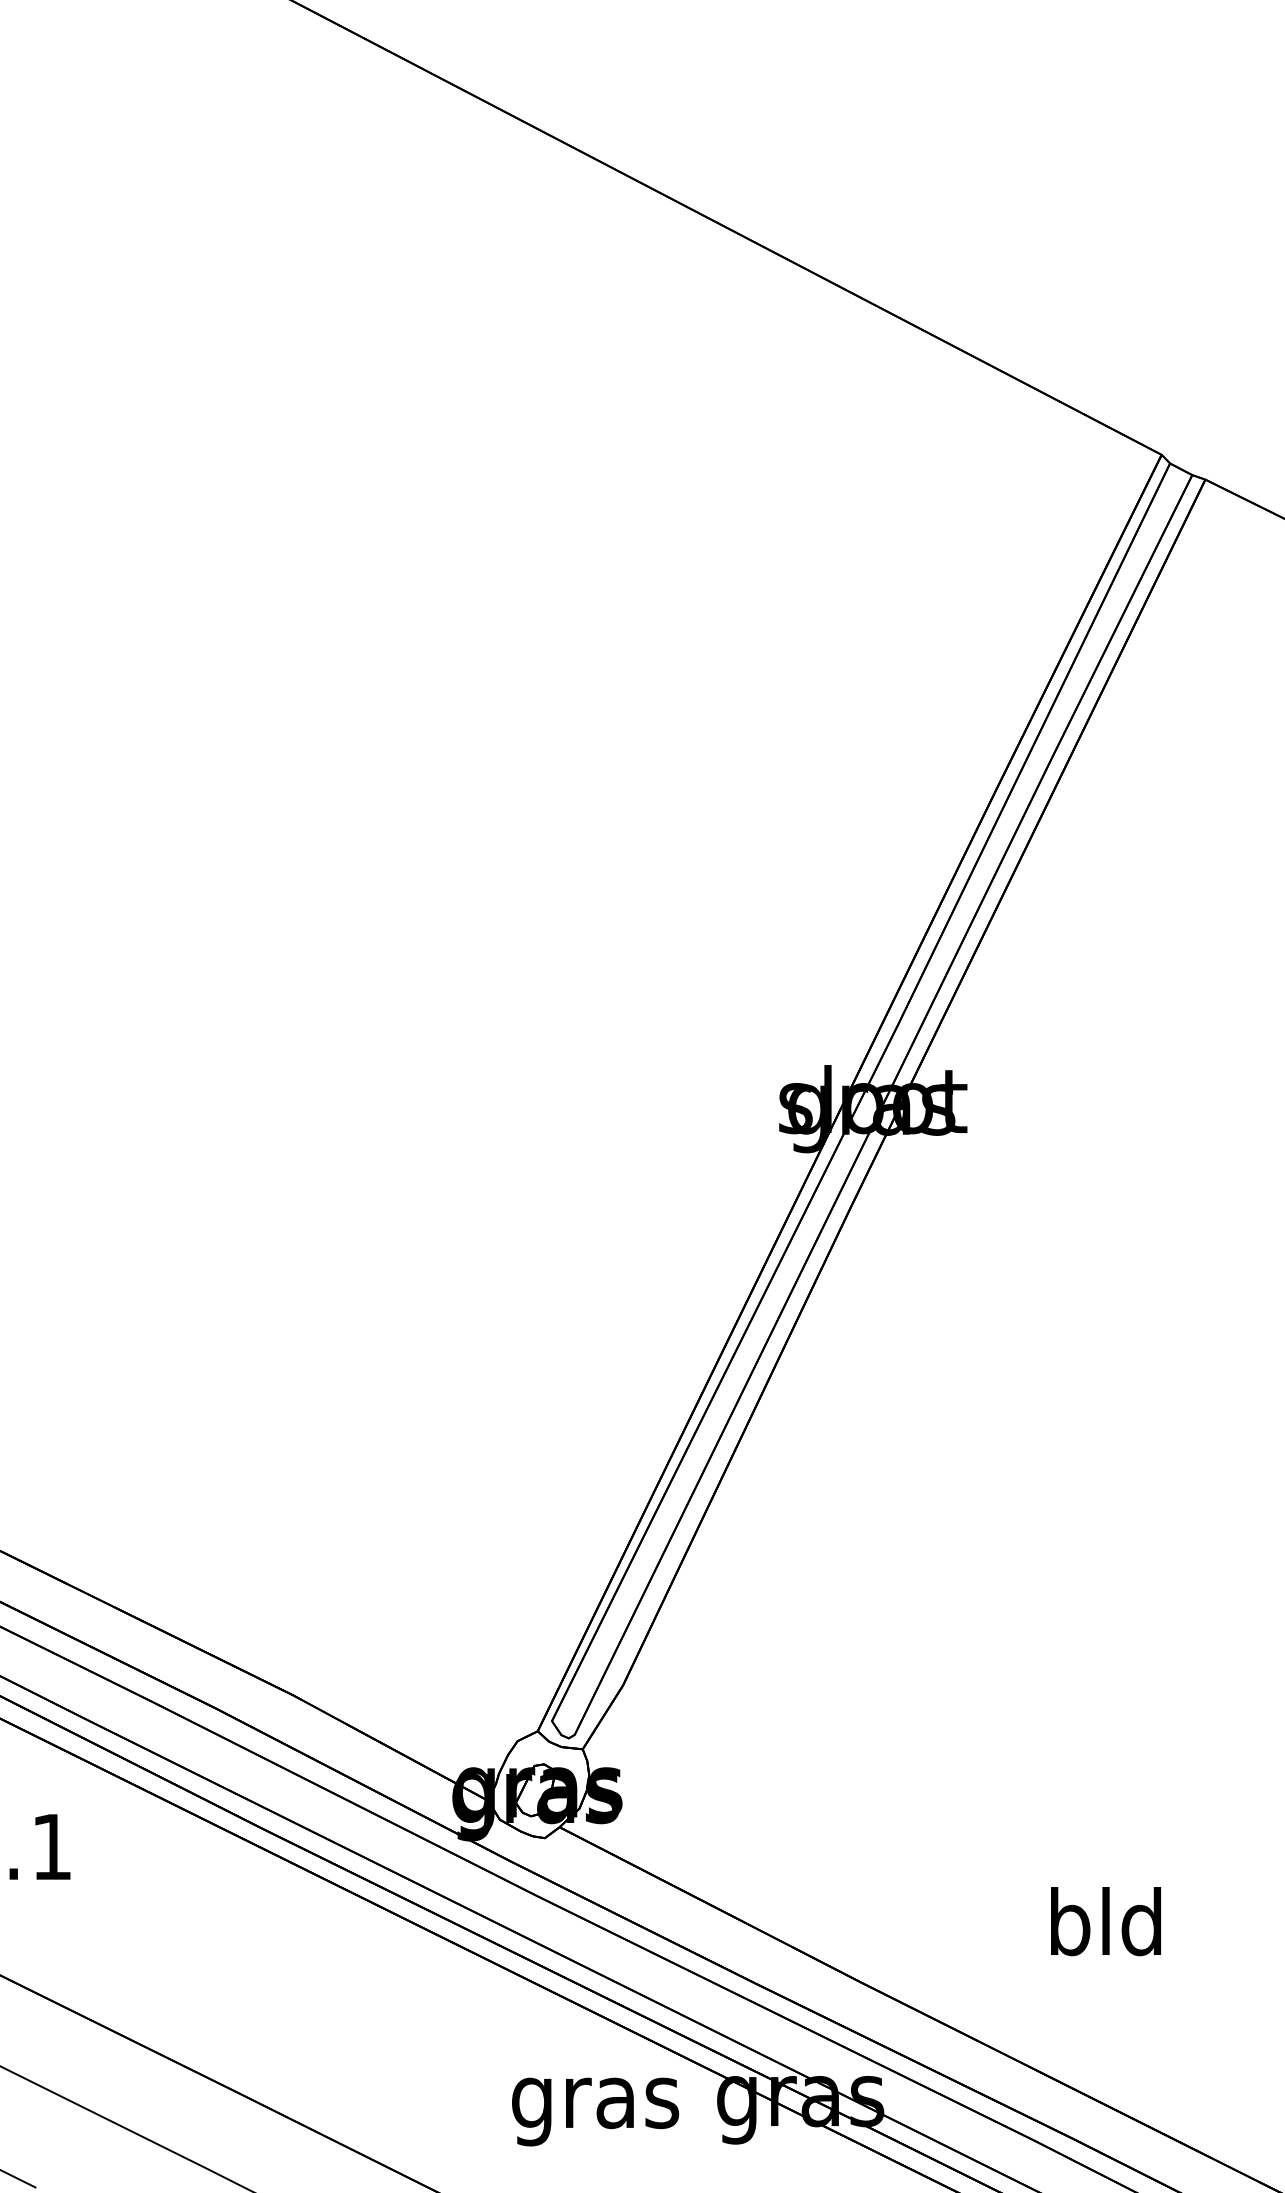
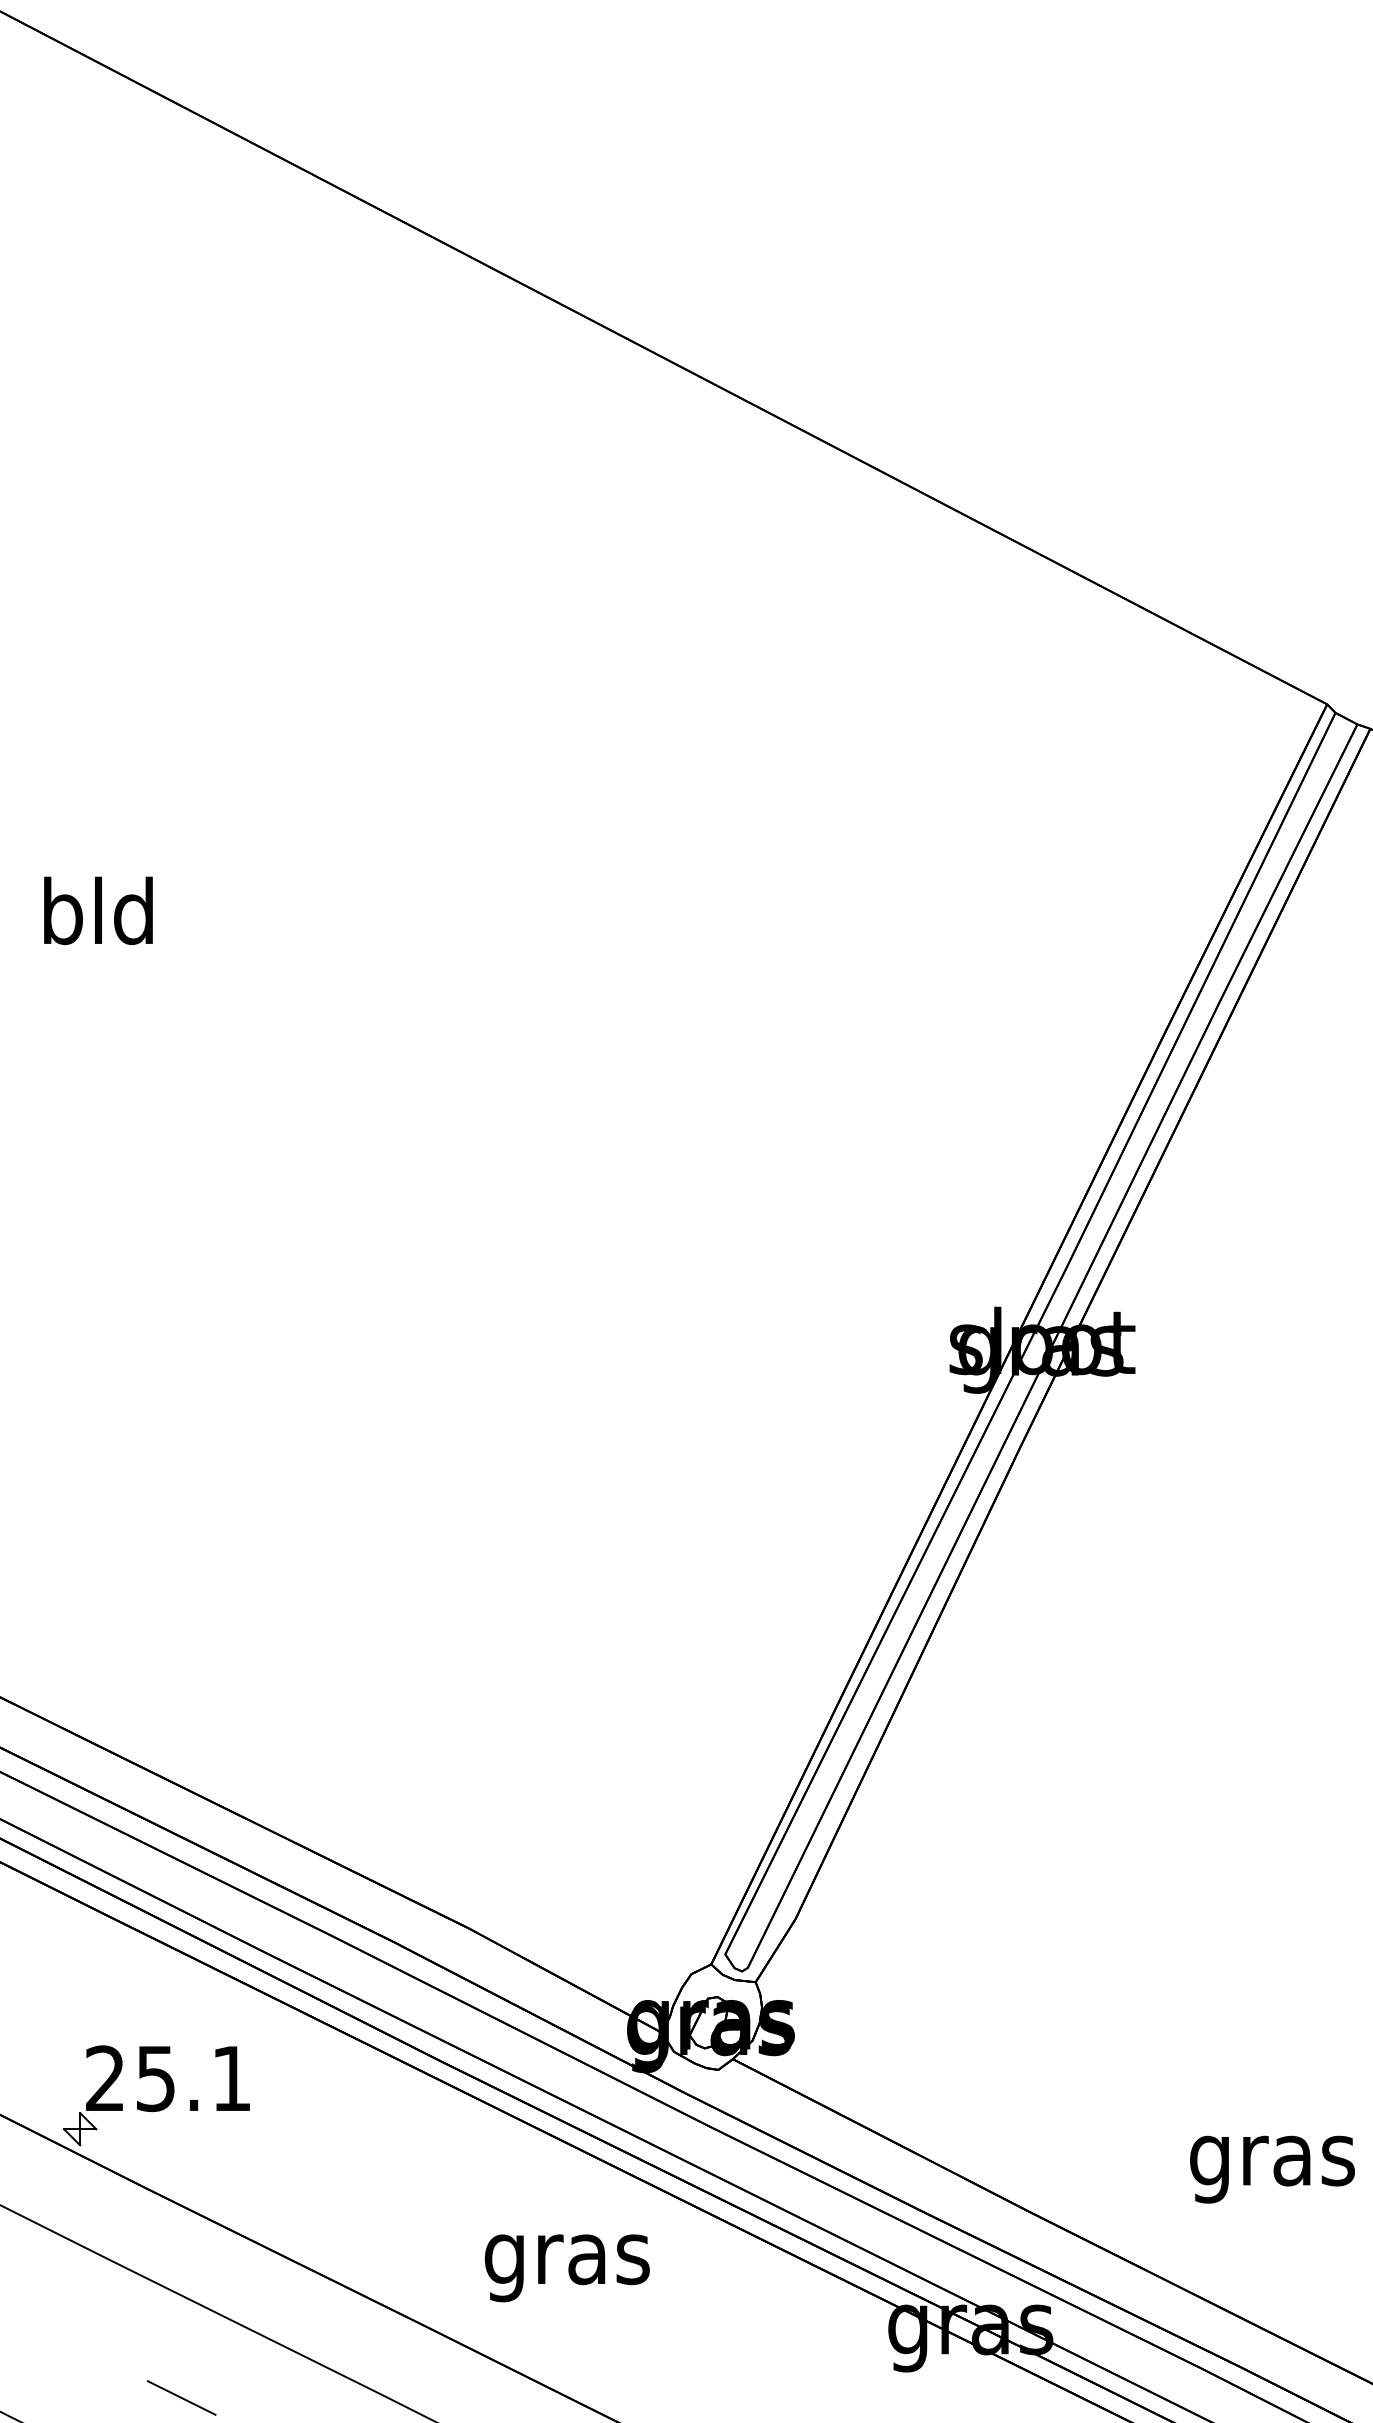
text: (1106, 1929) -> (1272, 2160), bld -> gras
text: (594, 2112) -> (566, 2268), moved

